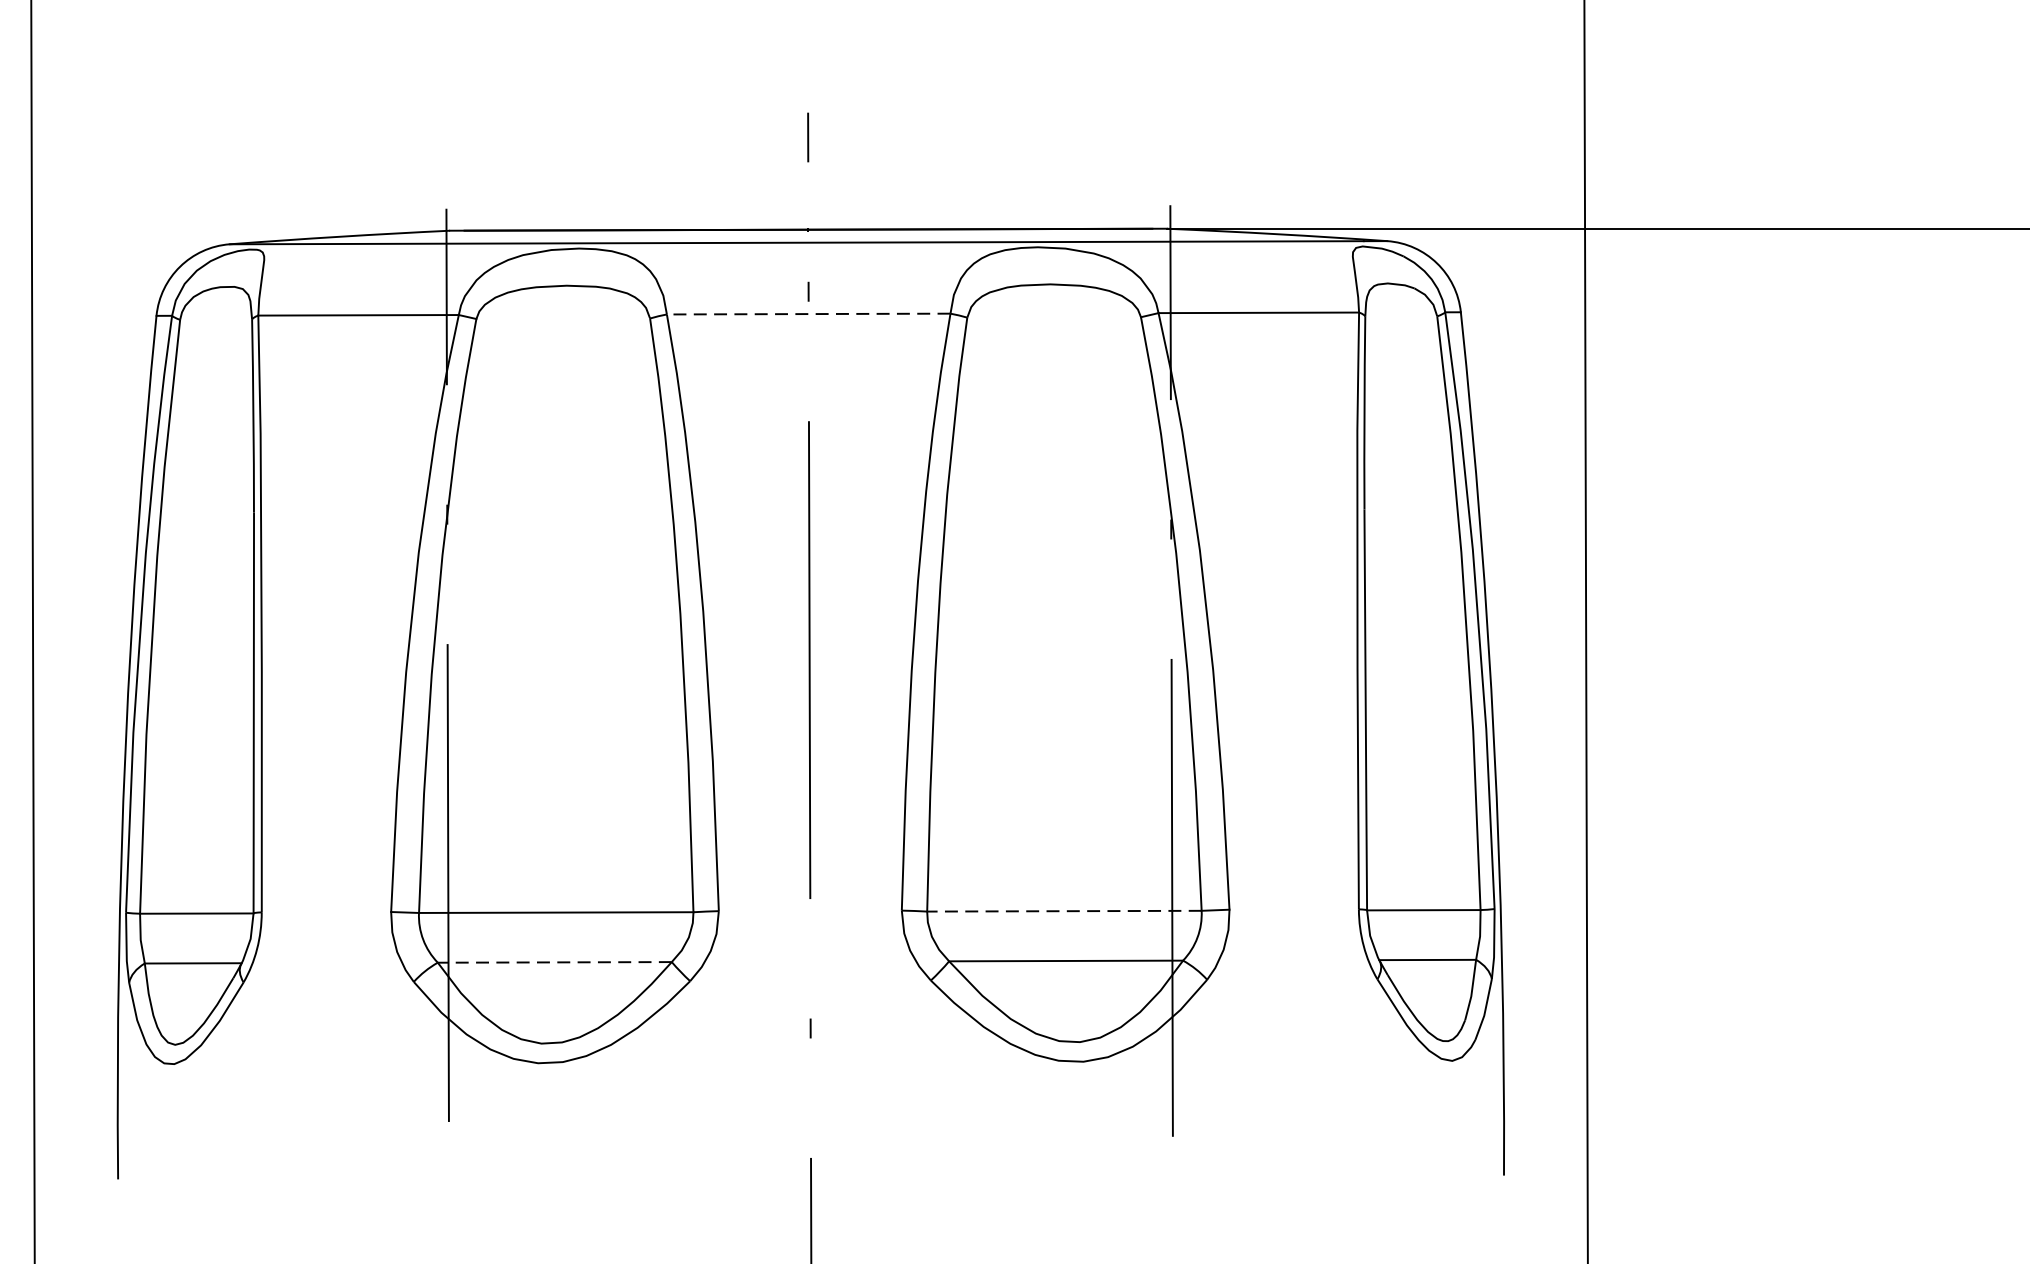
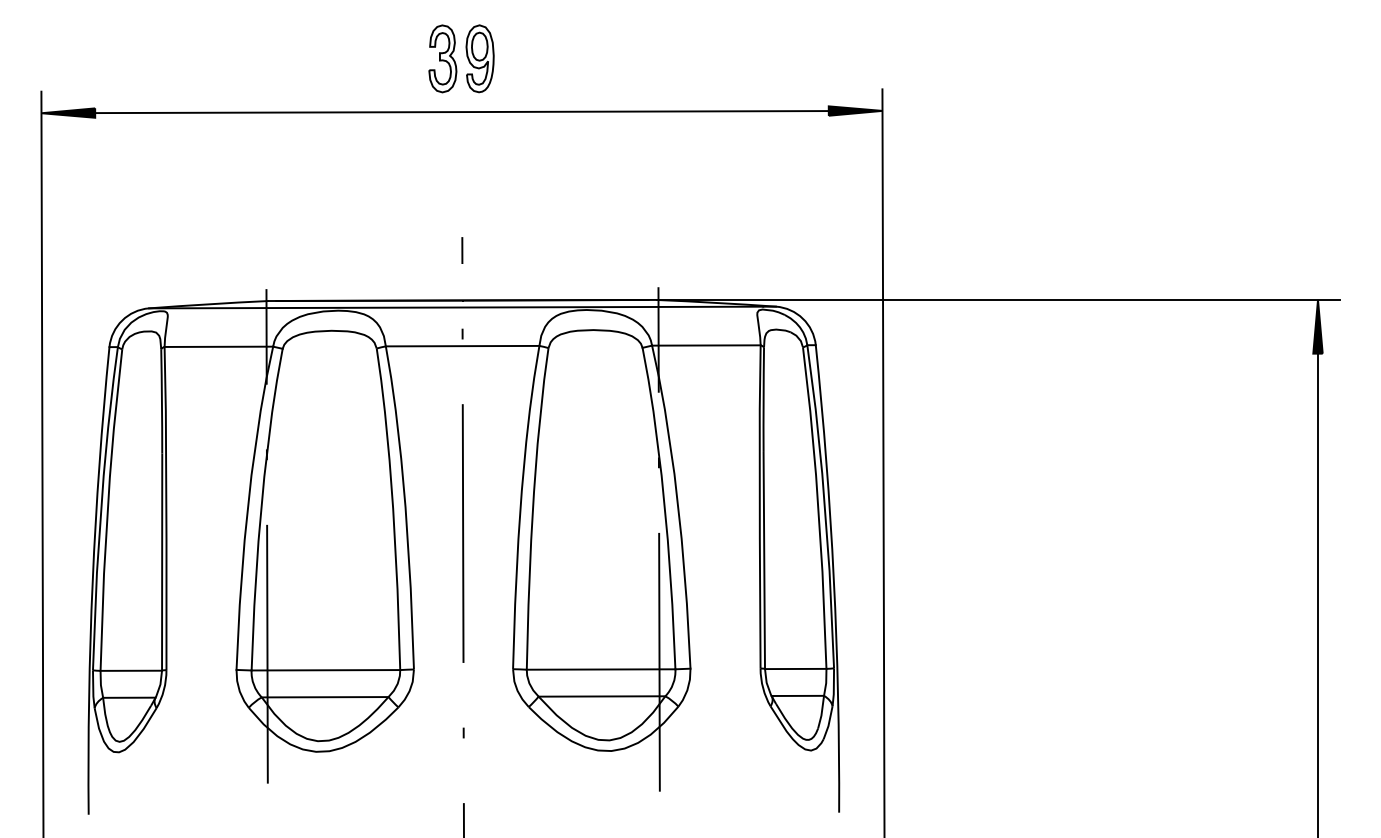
line: (808, 314) -> (462, 346), dashed -> solid
line: (1063, 911) -> (600, 669), dashed -> solid
line: (553, 962) -> (324, 697), dashed -> solid

